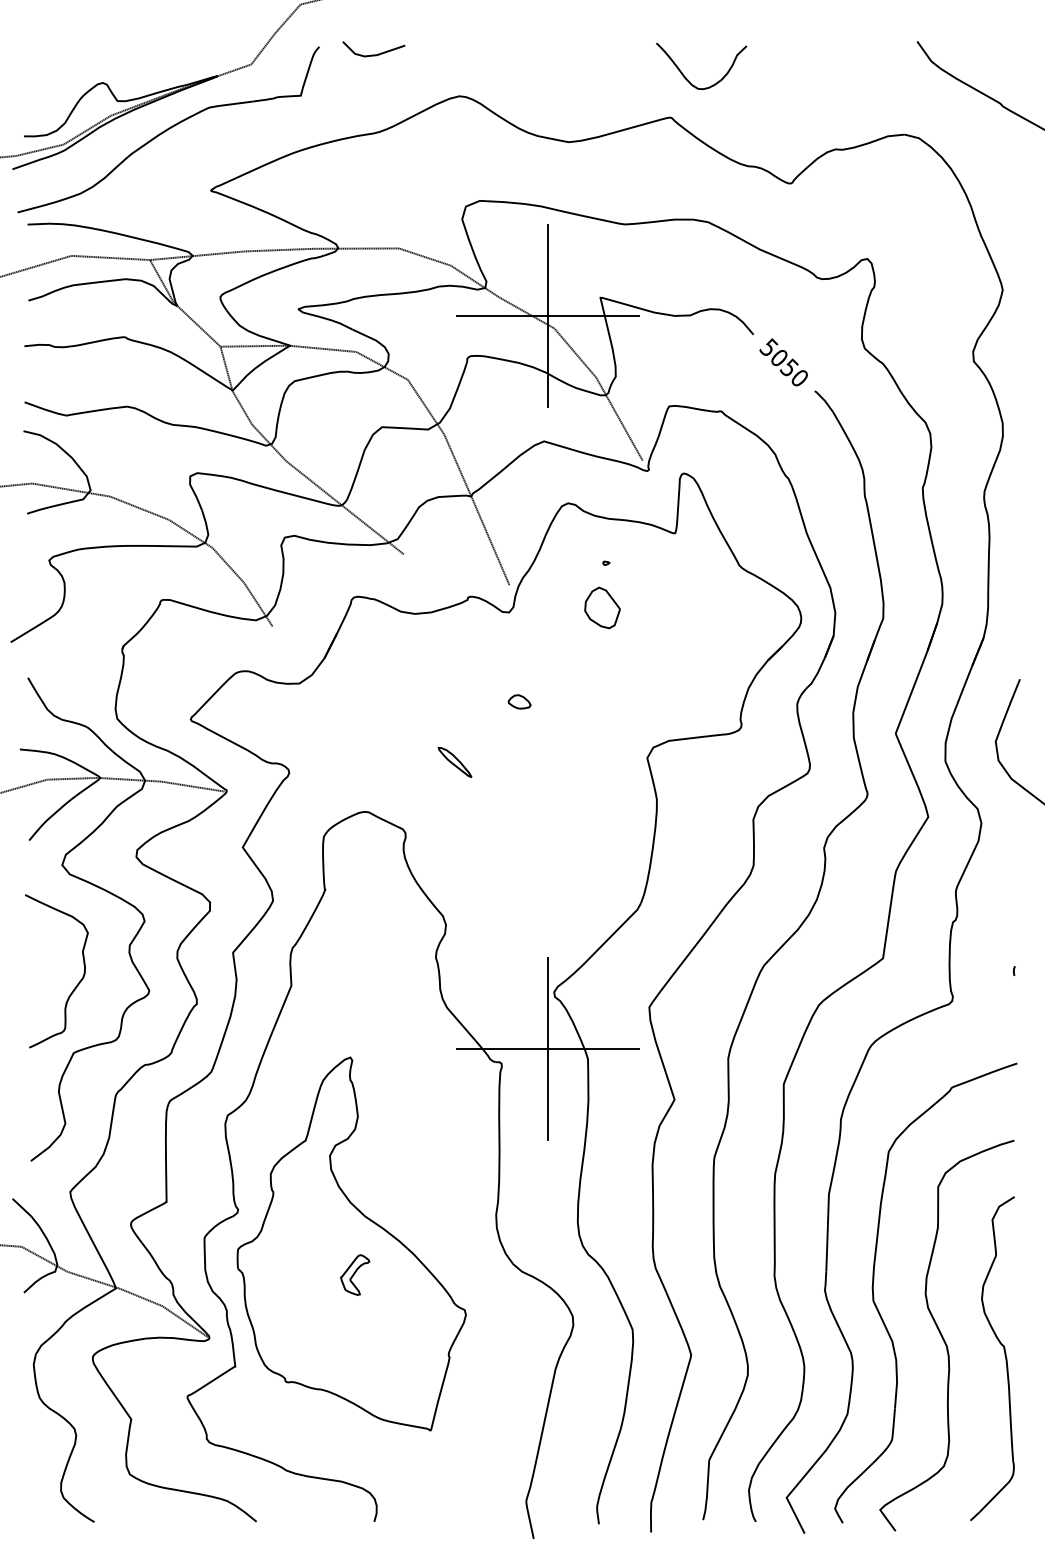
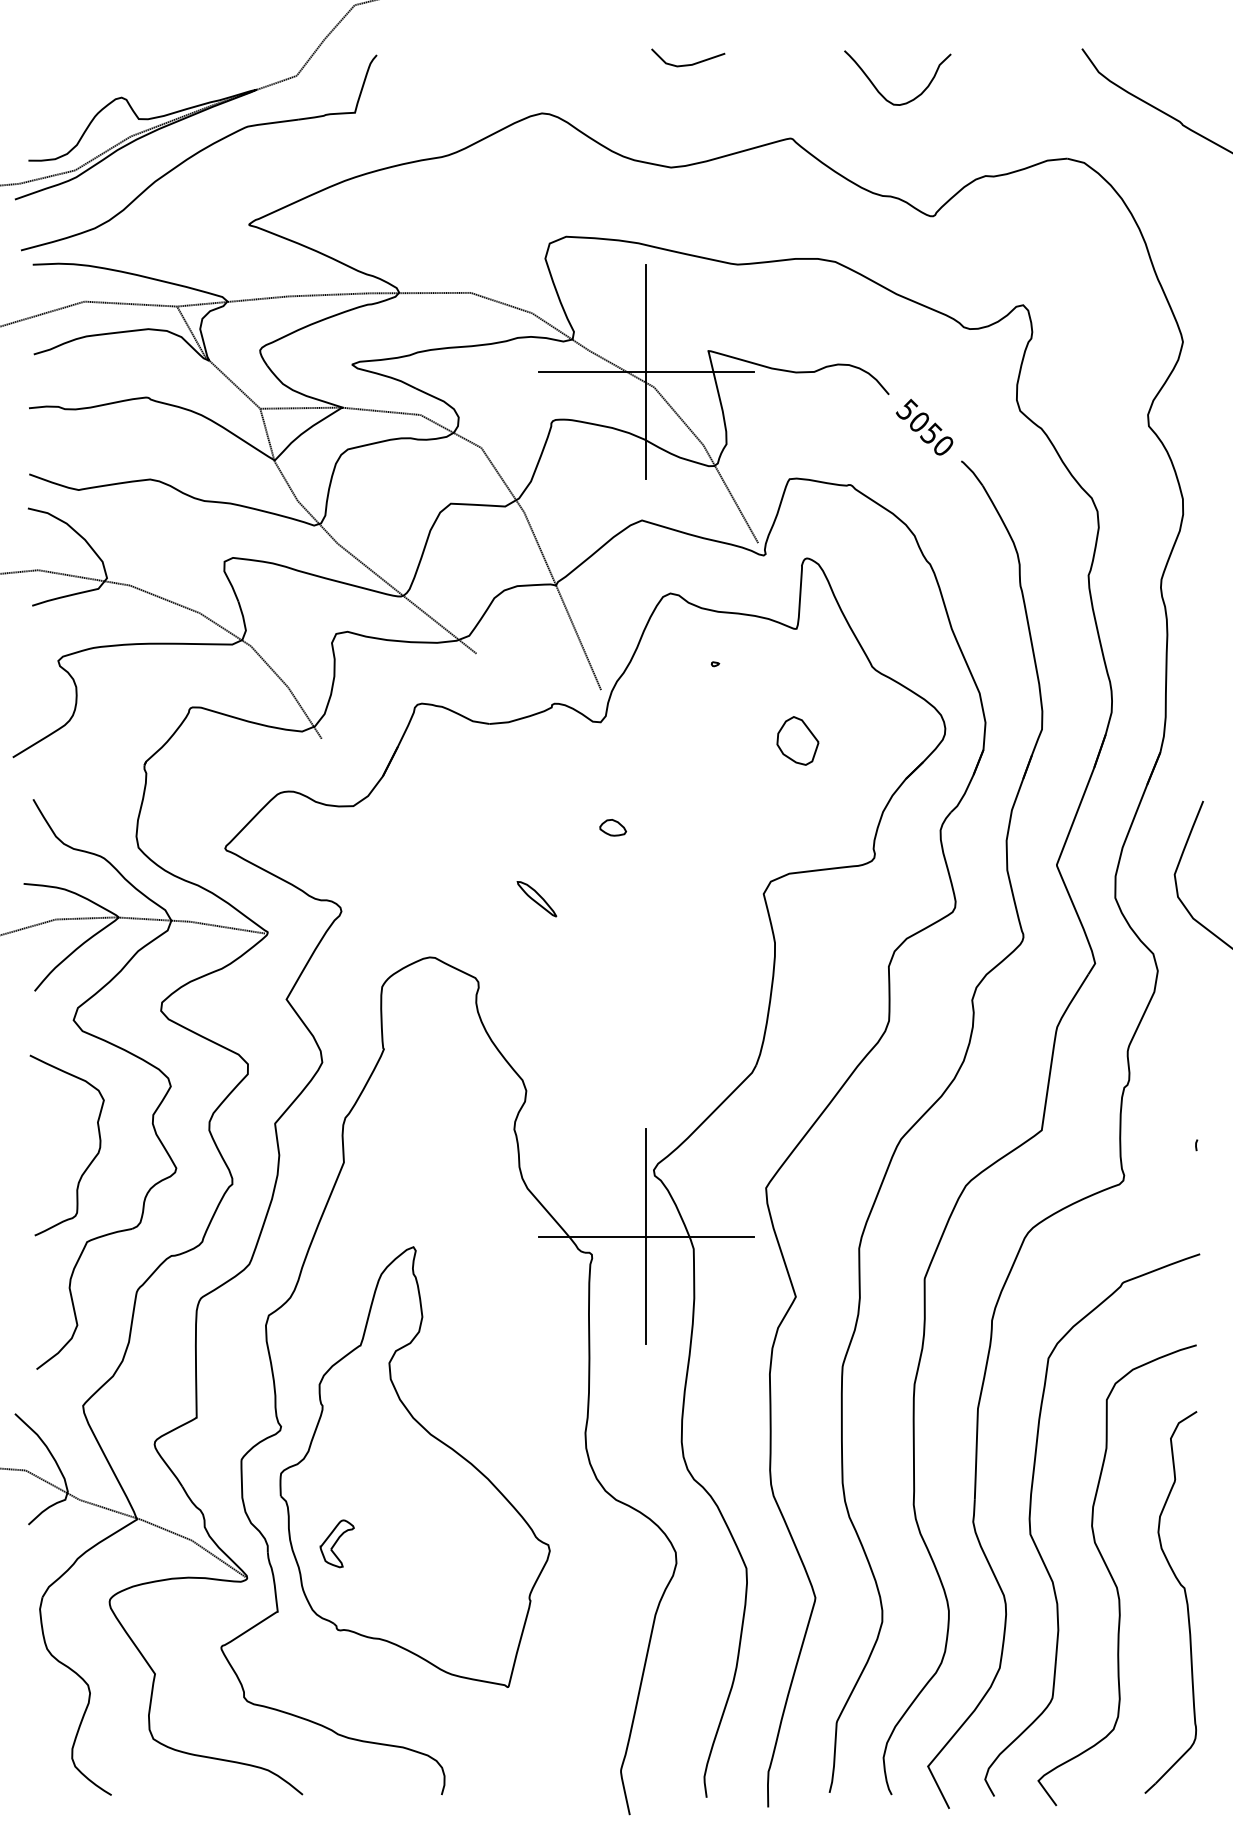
curve: (374, 54) -> (688, 64), moved
curve: (687, 79) -> (881, 93), moved
part: (602, 607) -> (797, 740), moved
part: (354, 1274) -> (336, 1543), moved

